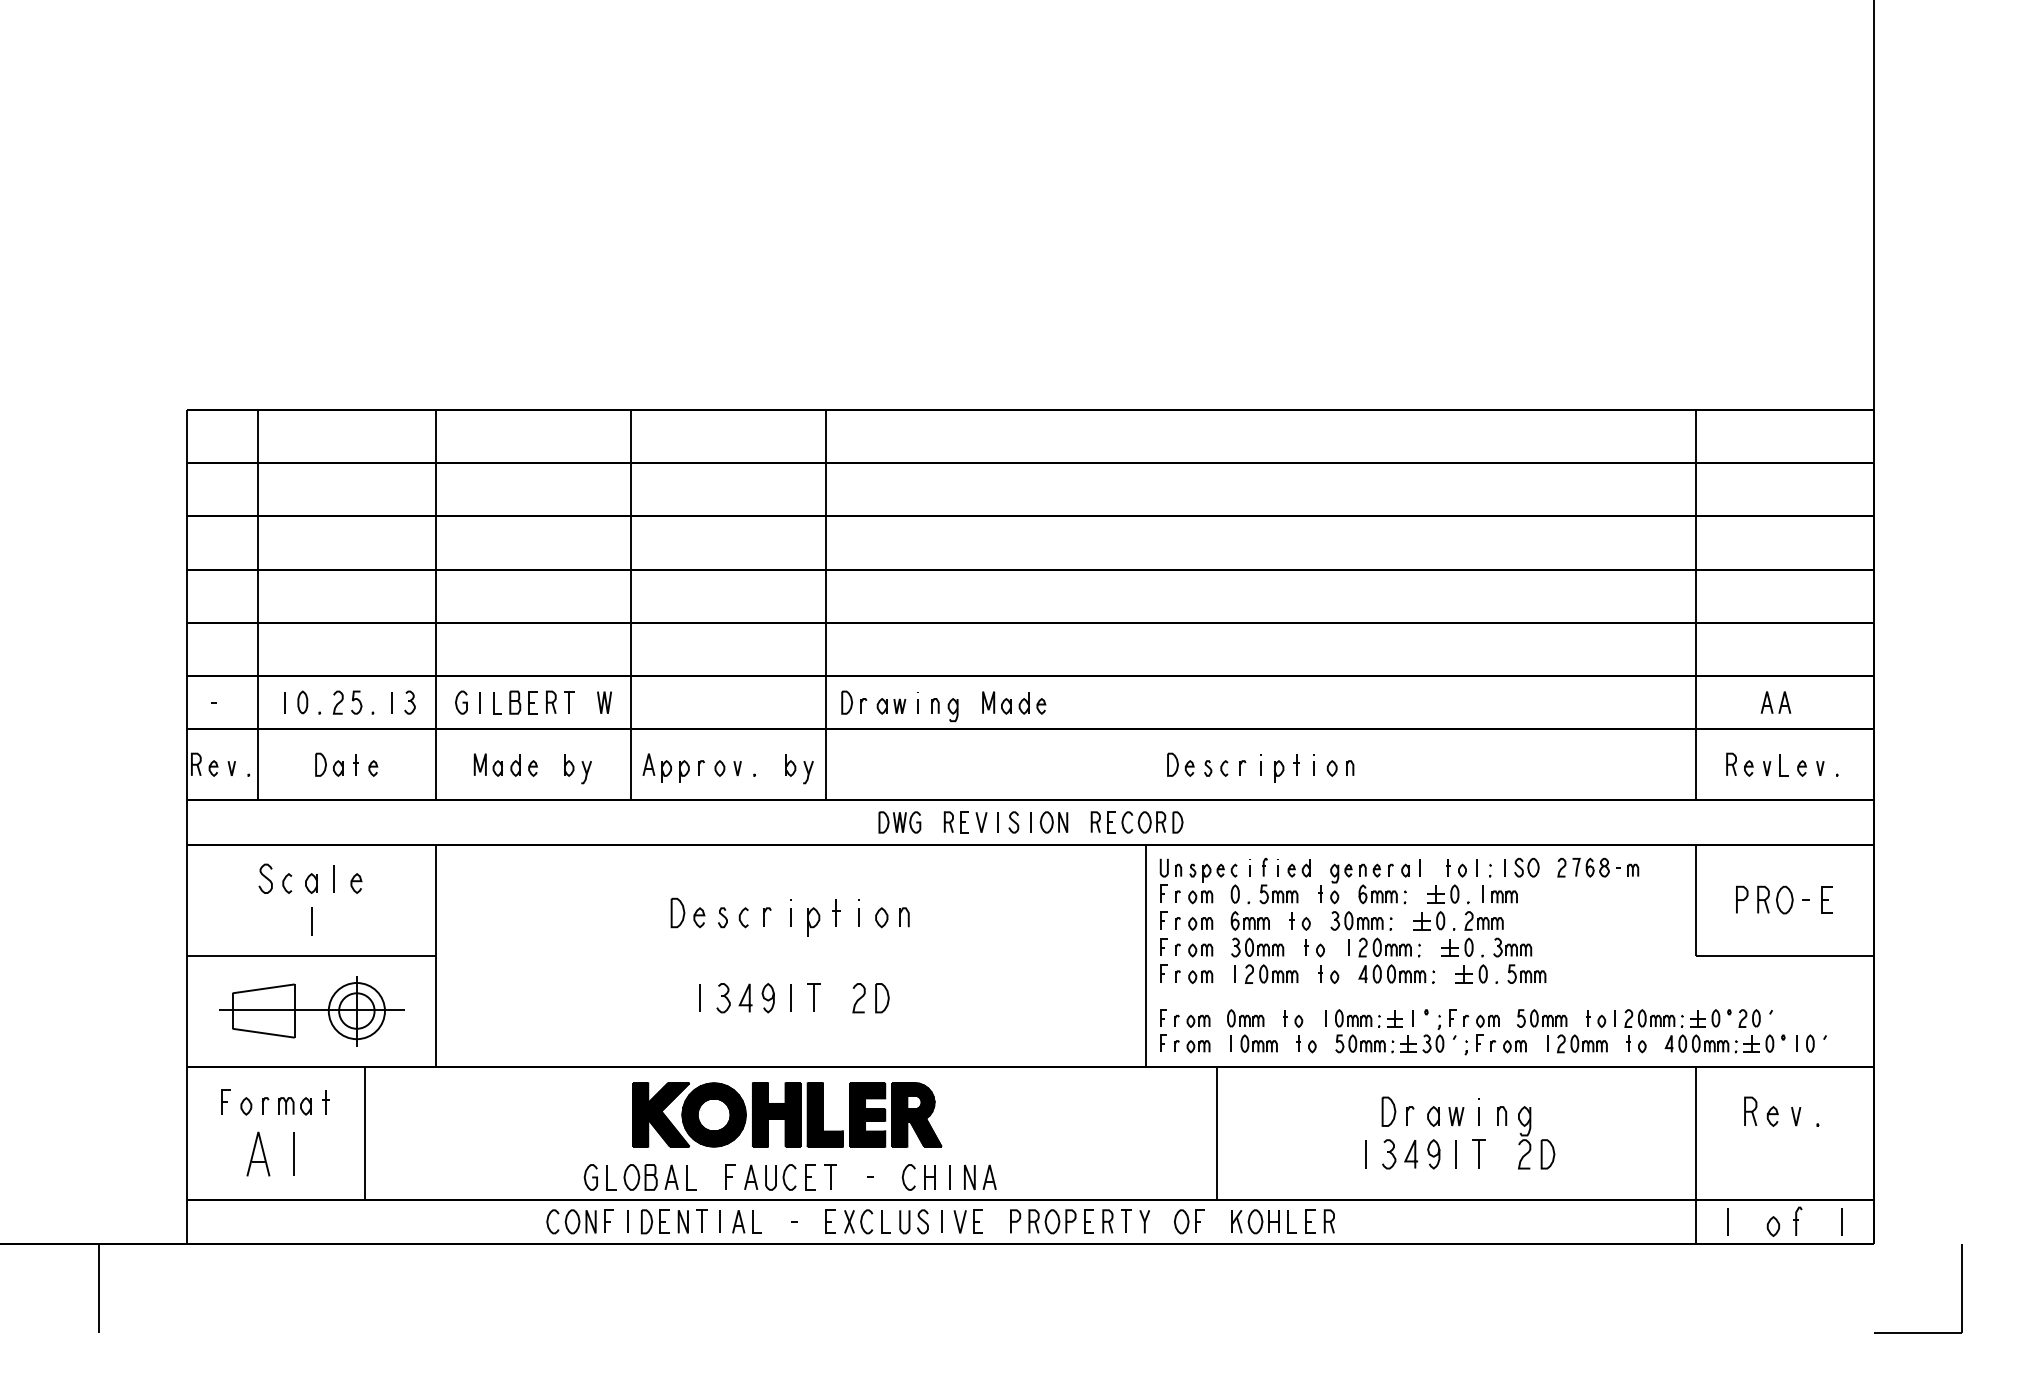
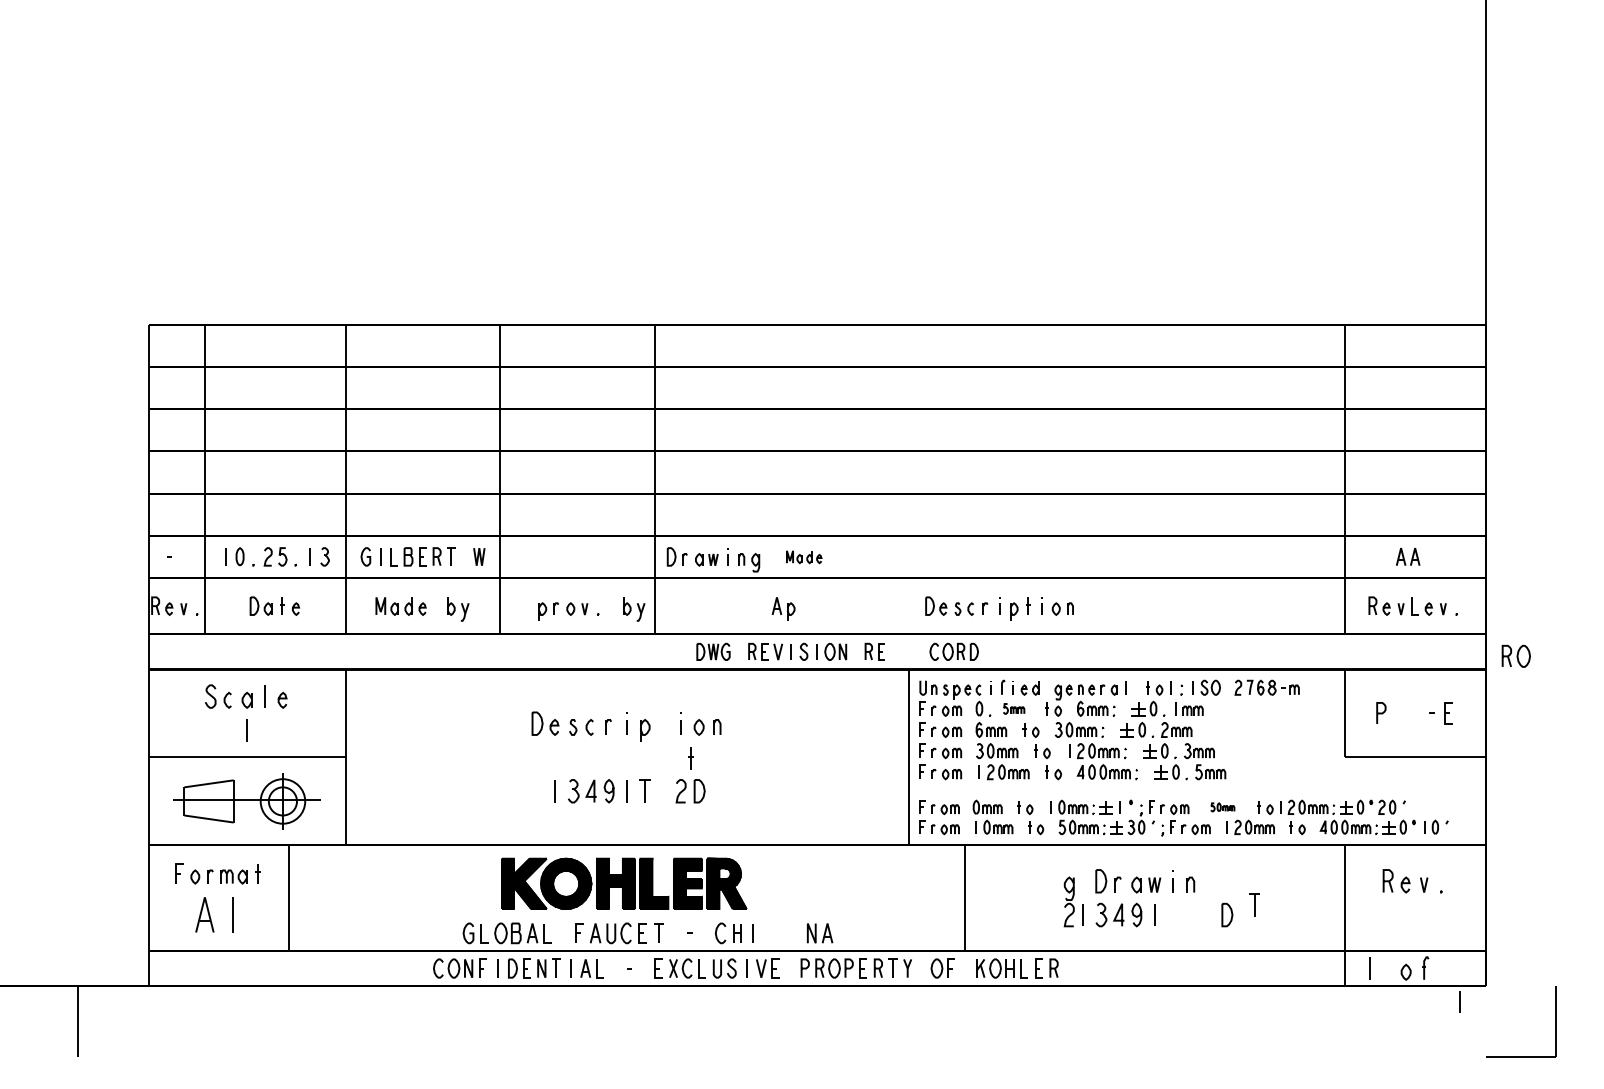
part: (1014, 702) -> (804, 556), size x0.7
part: (656, 767) -> (782, 608), moved
part: (1152, 822) -> (954, 651), moved
part: (1278, 894) -> (1013, 709), size x0.7
part: (1775, 899) -> (1516, 655), moved
part: (836, 912) -> (690, 758), moved
part: (1542, 1018) -> (1223, 807), size x0.6
part: (1524, 1137) -> (1069, 901), moved
part: (1478, 1153) -> (1253, 904), moved
part: (980, 1177) -> (820, 933), moved
line: (1841, 1221) -> (1460, 1001), moved

